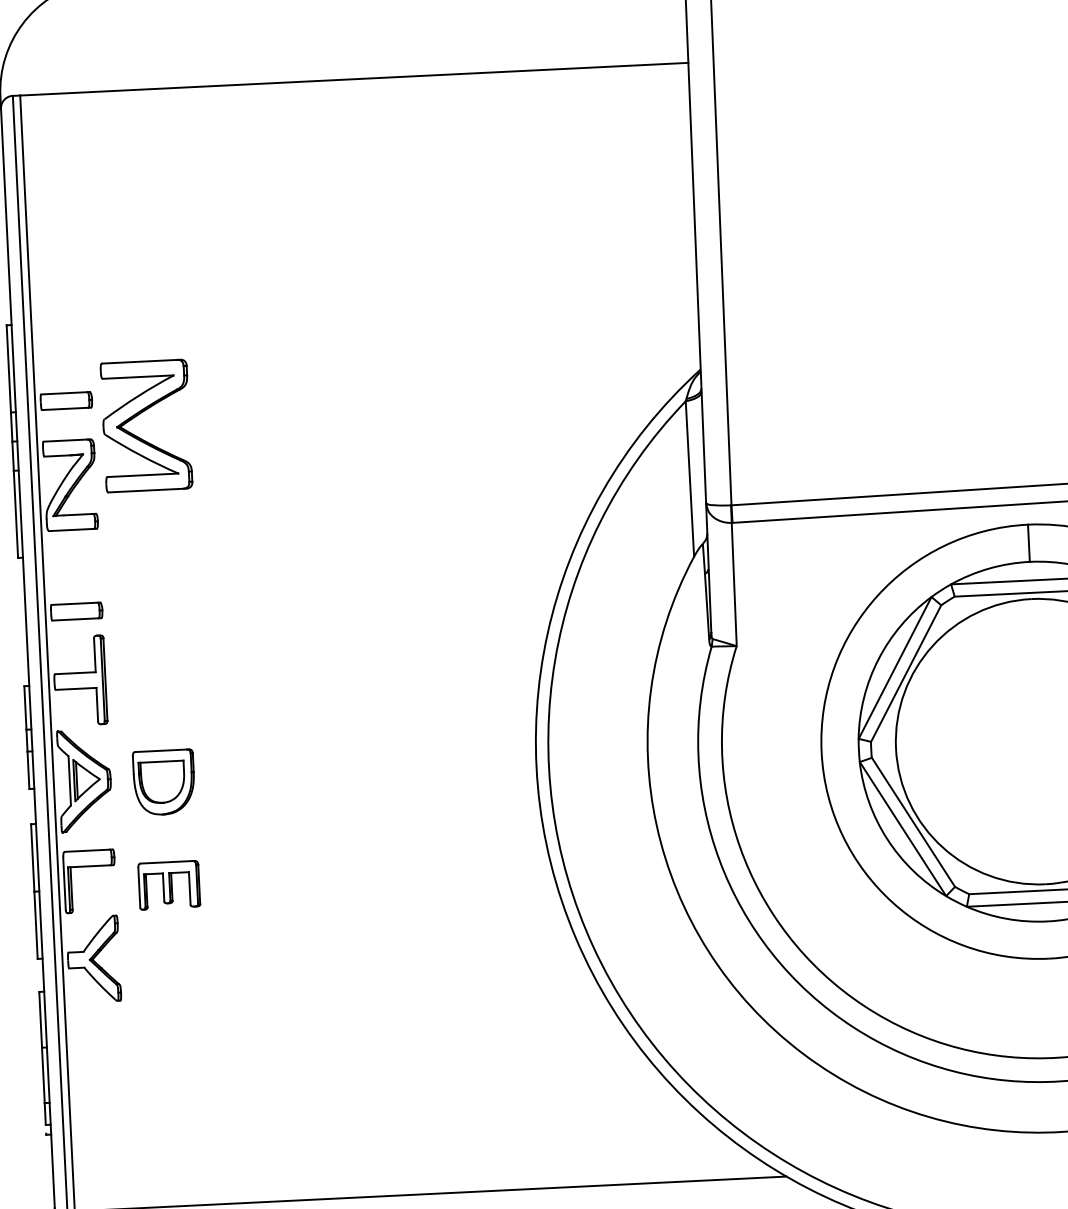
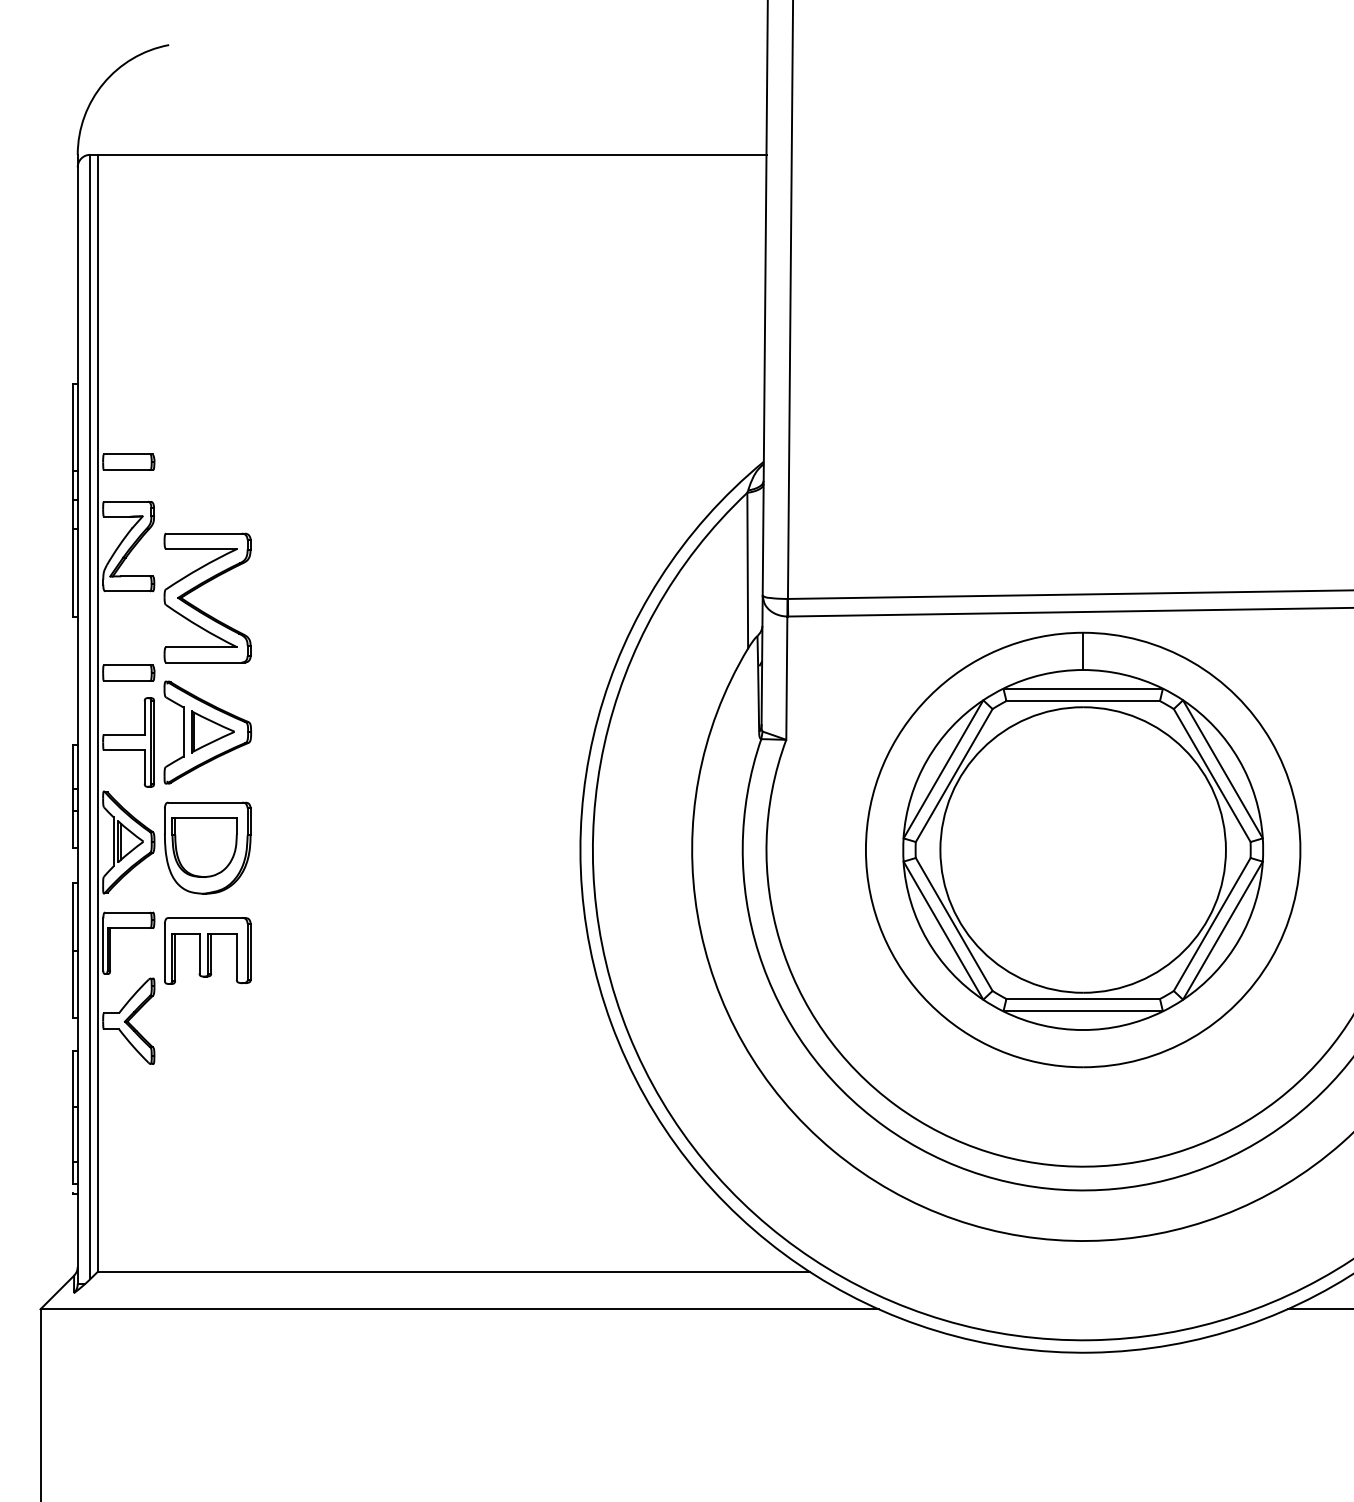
part: (139, 414) -> (201, 586), moved
part: (158, 667) -> (207, 732), added
part: (163, 781) -> (207, 847), size x1.43
part: (168, 884) -> (207, 950), size x1.43

